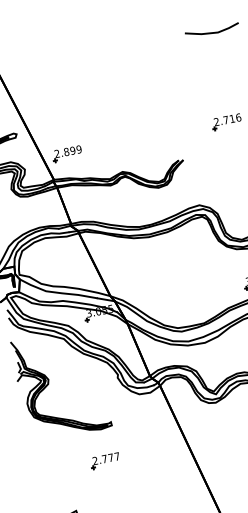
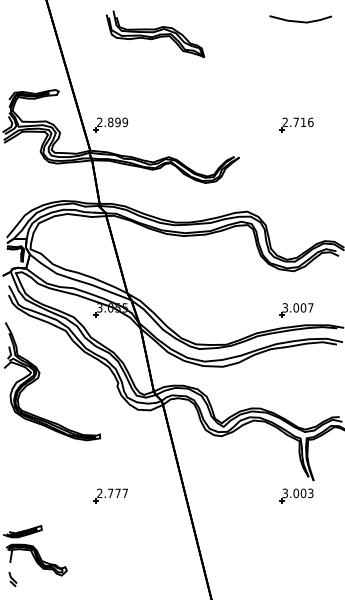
part: (89, 67) -> (155, 33), added
part: (104, 460) -> (110, 495), moved

